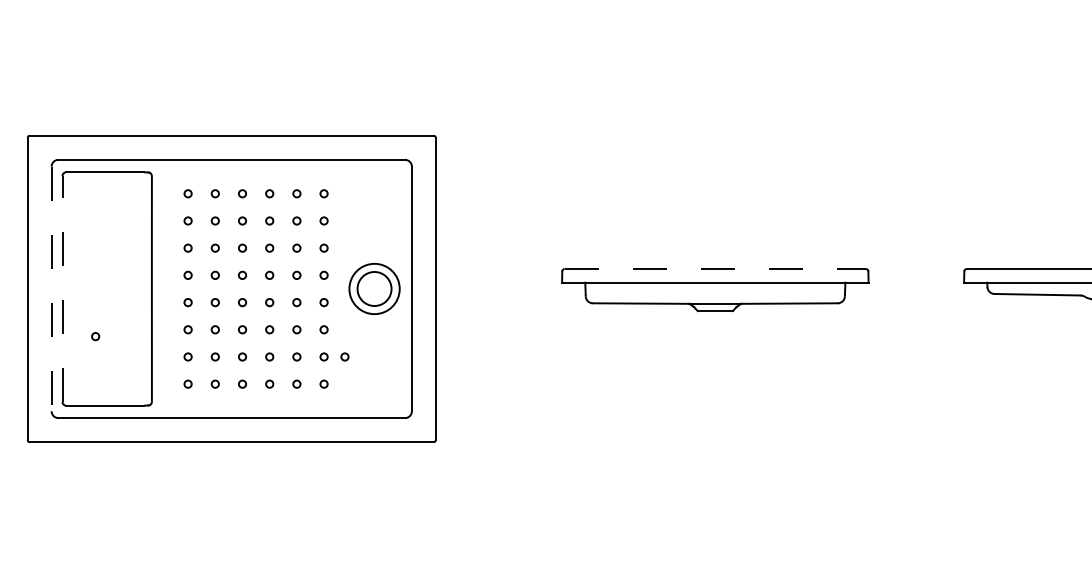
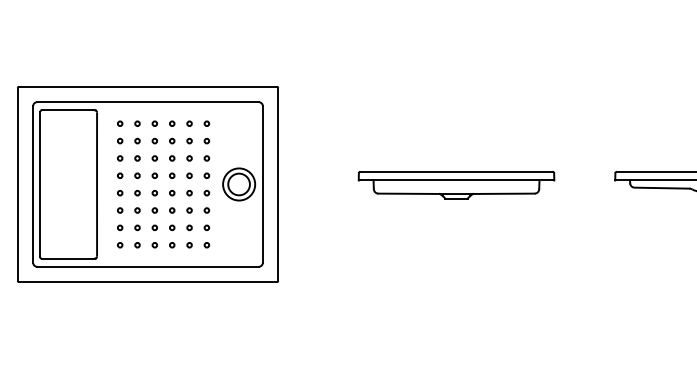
line: (716, 268) -> (457, 171), dashed -> solid
line: (52, 289) -> (33, 184), dashed -> solid
line: (63, 289) -> (40, 184), dashed -> solid
circle: (96, 336) -> (61, 214), removed
circle: (345, 356) -> (220, 227), removed

